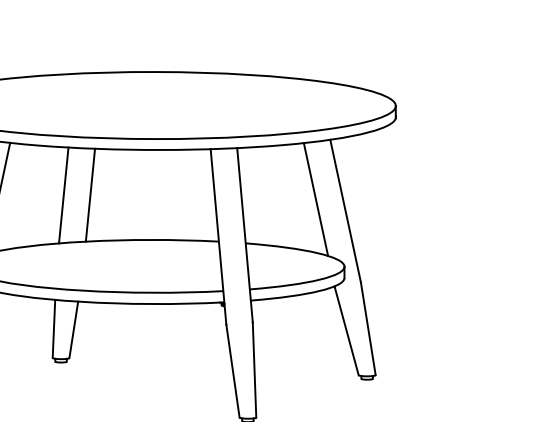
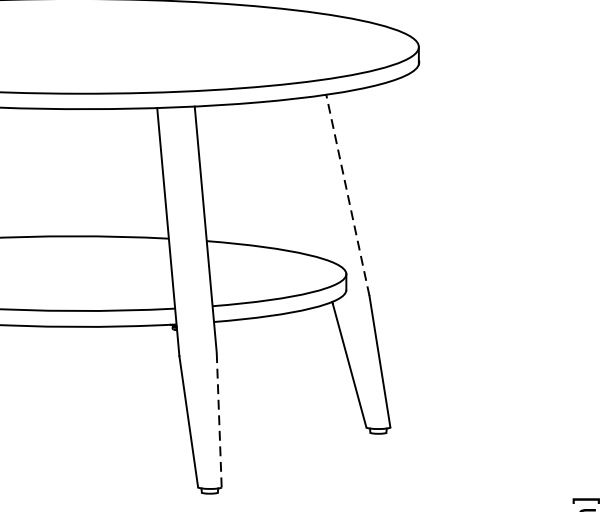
line: (315, 199) -> (305, 179), removed
line: (345, 211) -> (347, 196), solid -> dashed
line: (254, 369) -> (219, 419), solid -> dashed

